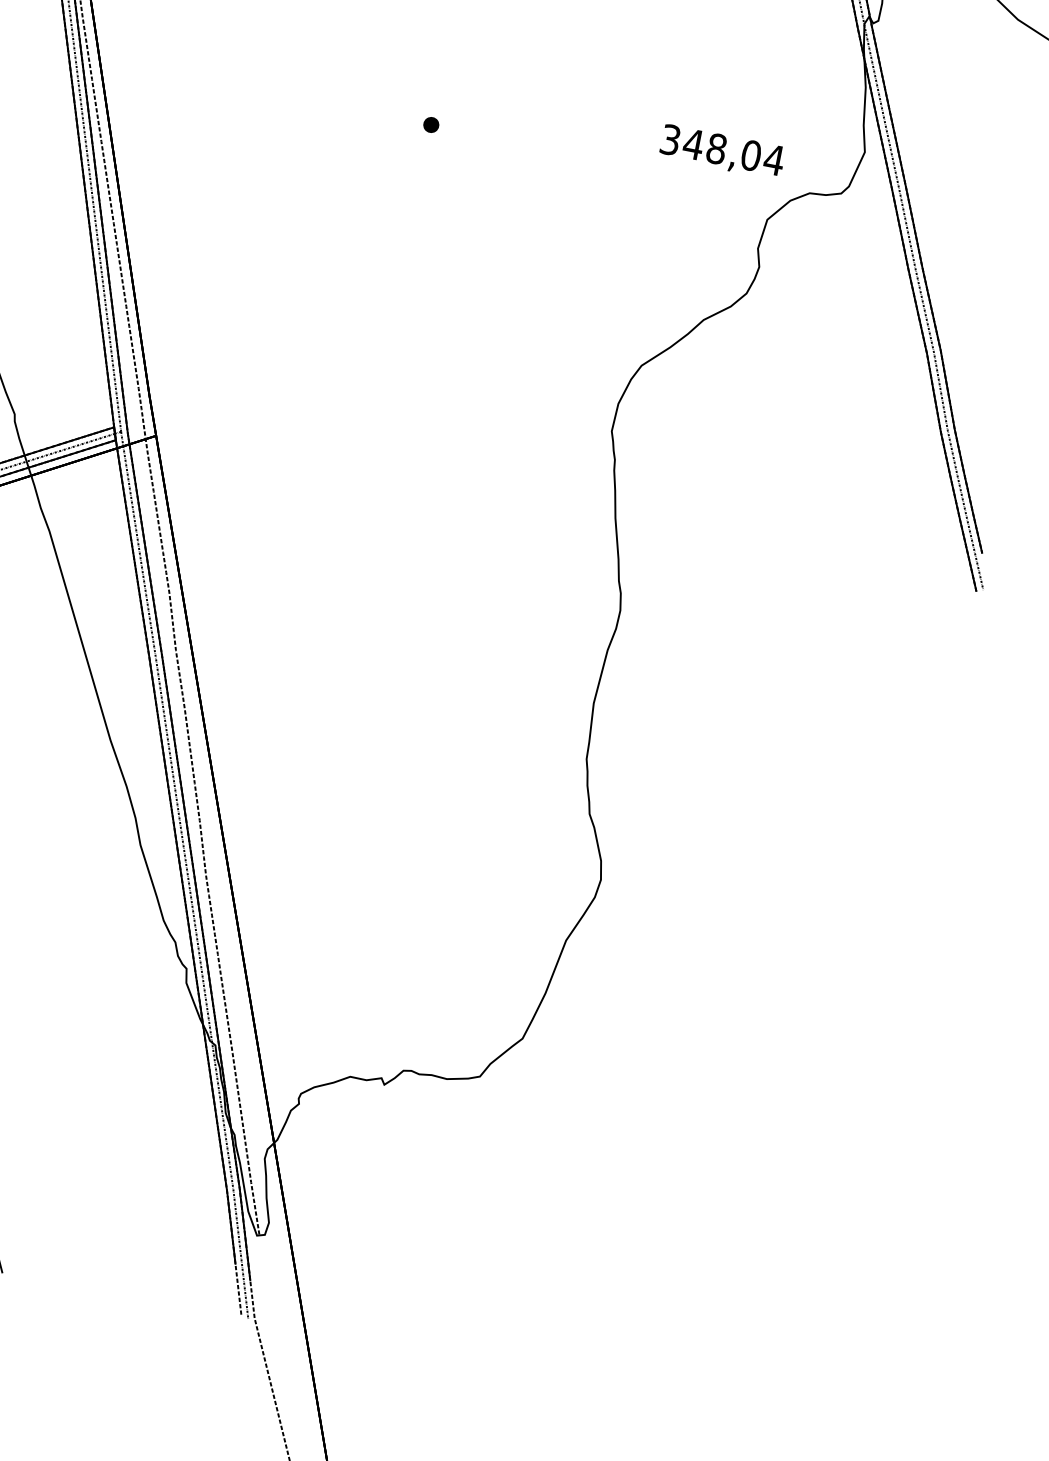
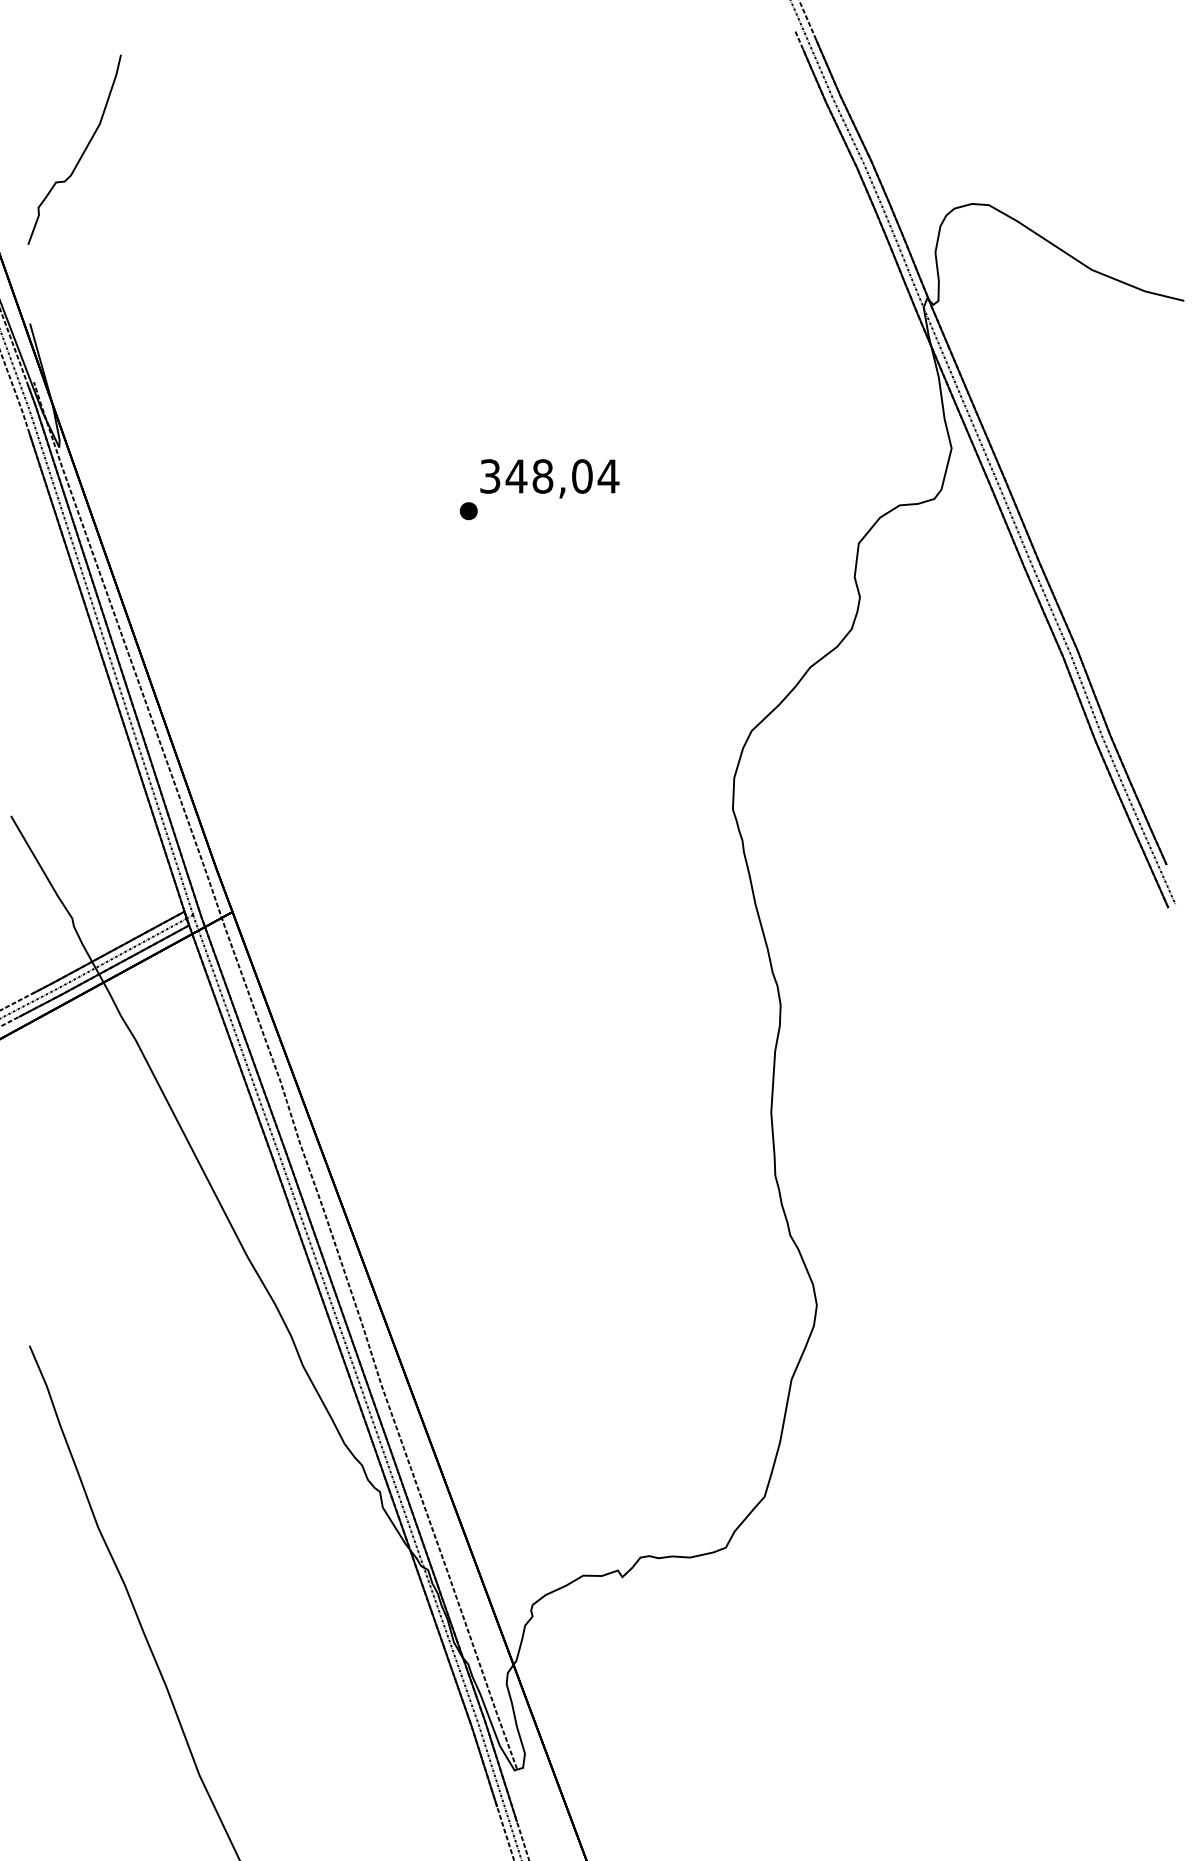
text: (722, 151) -> (549, 478), moved

